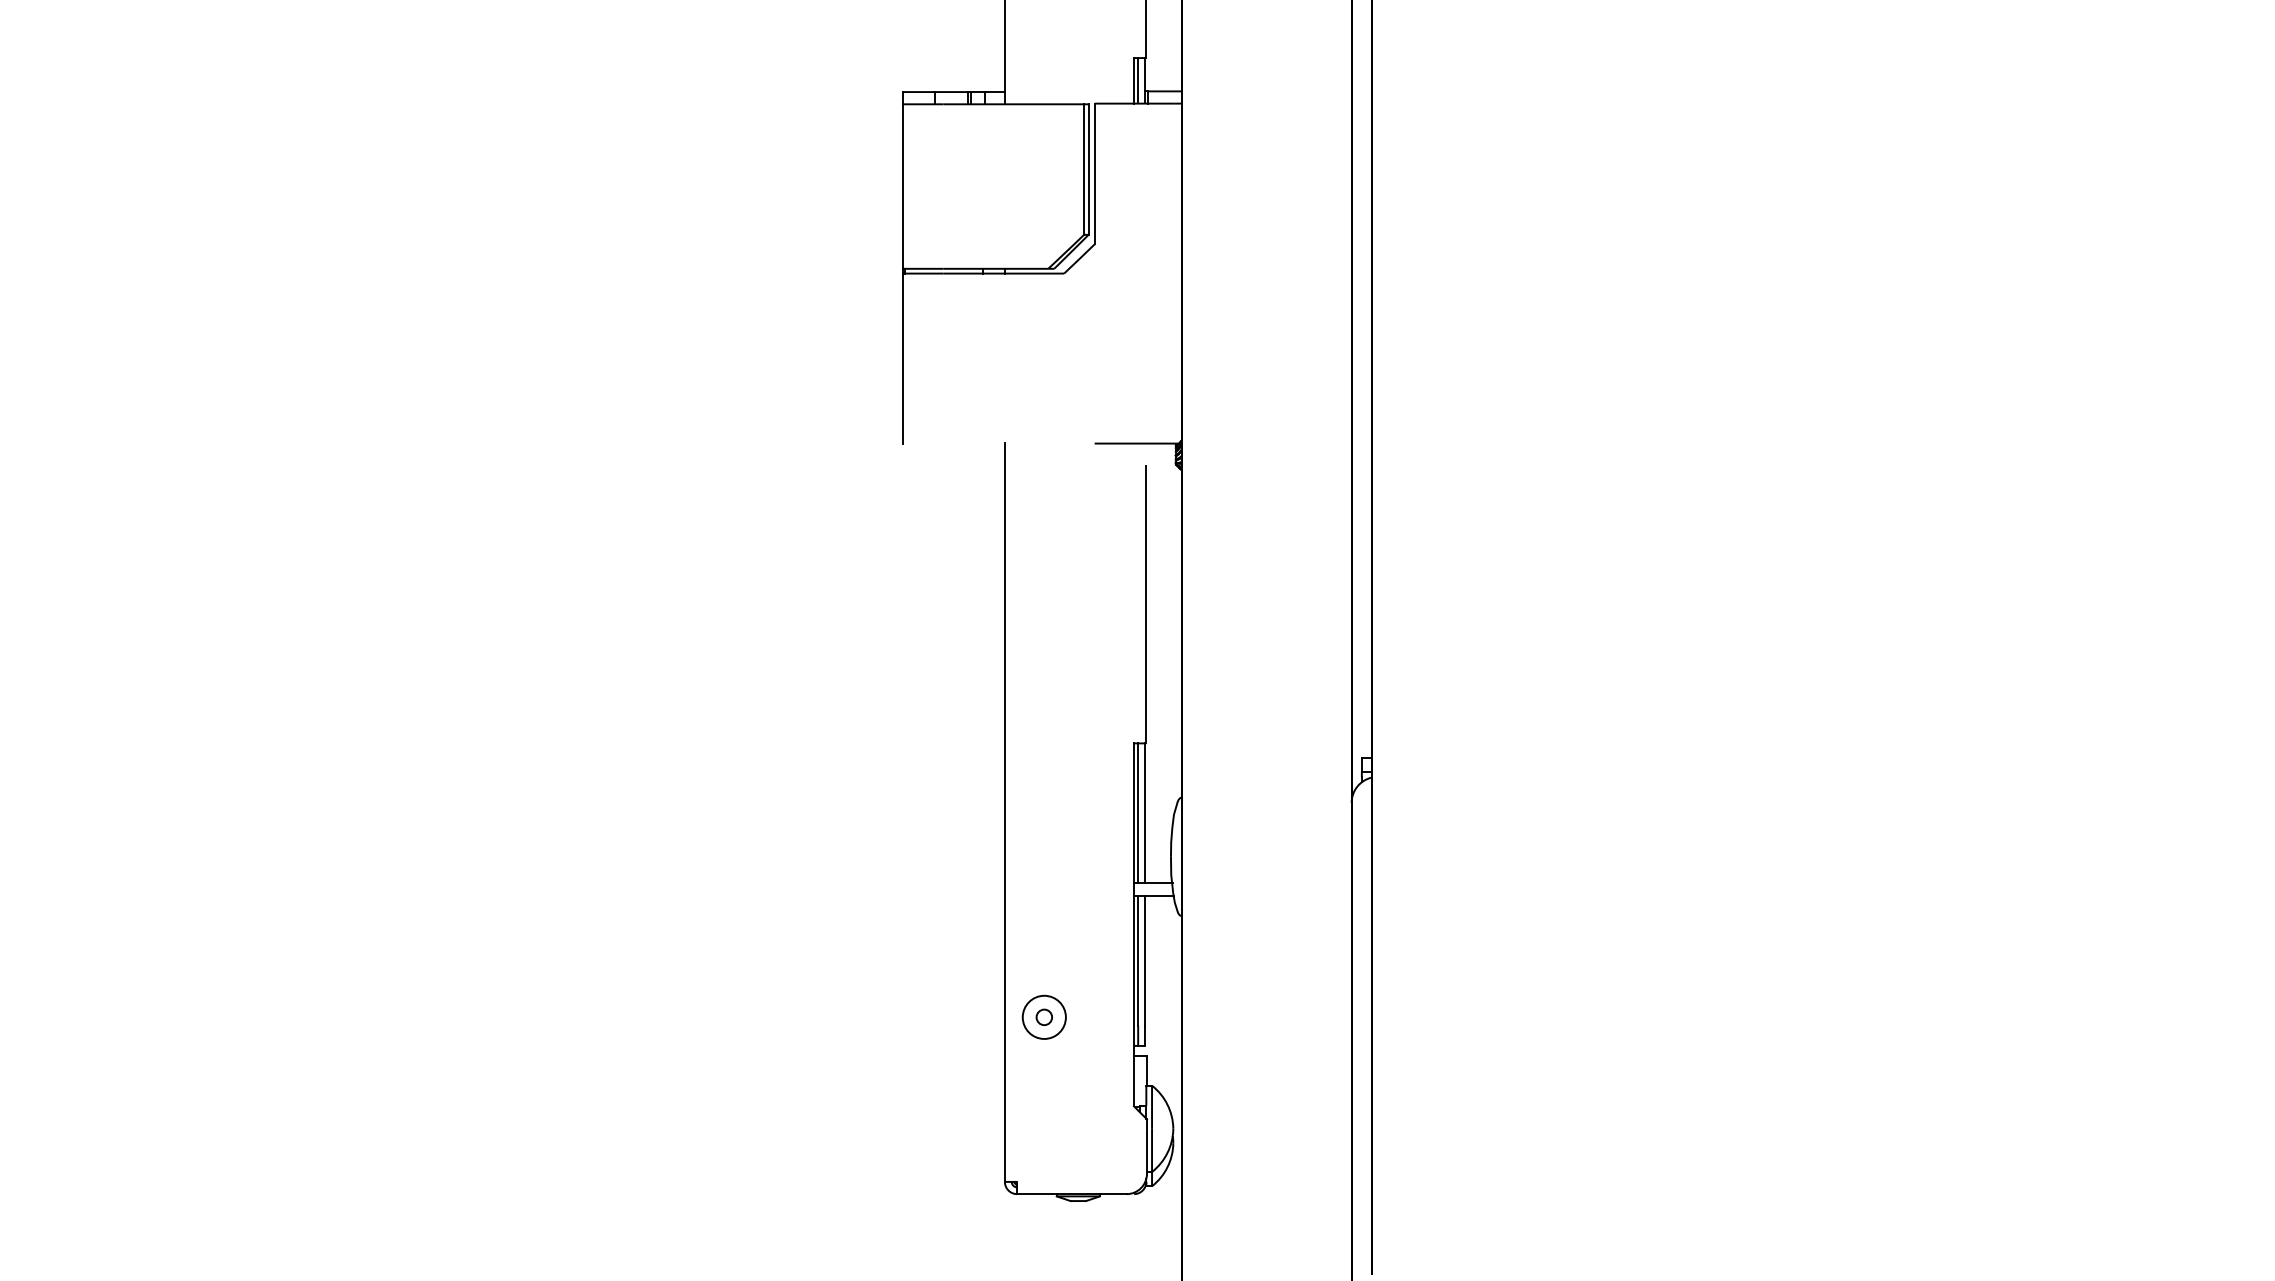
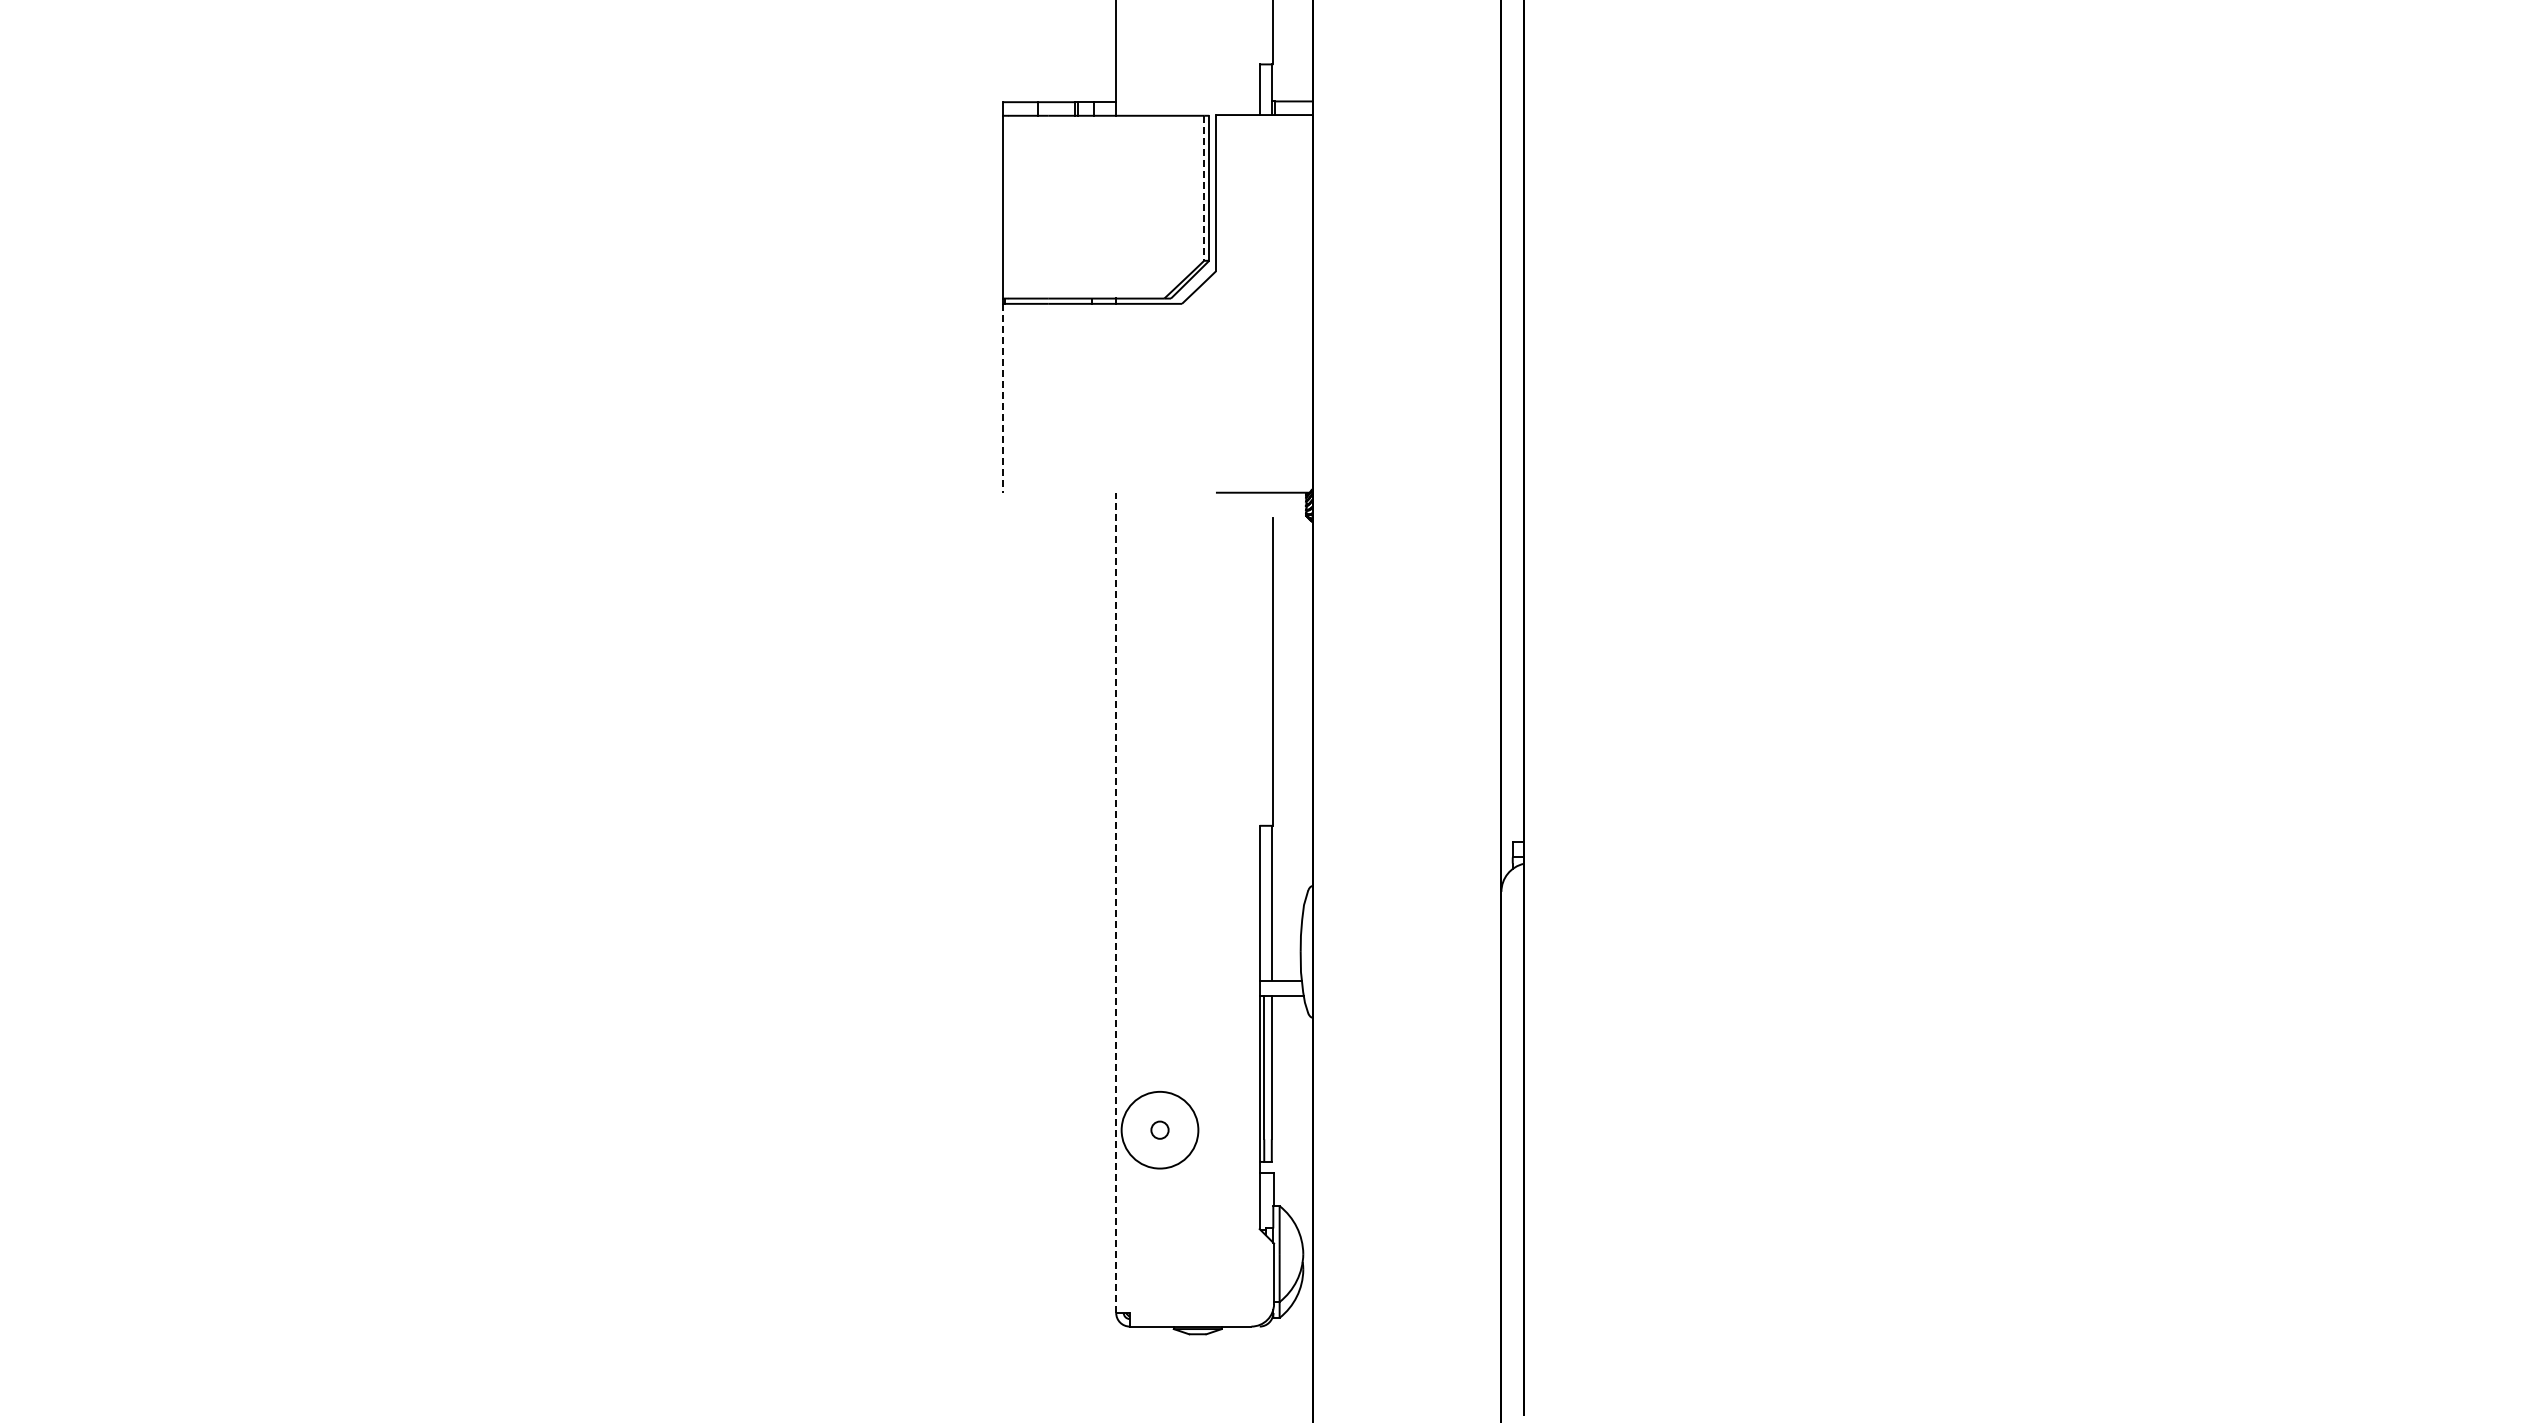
line: (1138, 80) -> (1264, 89), removed
line: (1084, 169) -> (1204, 188), solid -> dashed
line: (902, 358) -> (1002, 398), solid -> dashed
line: (1005, 812) -> (1116, 902), solid -> dashed
line: (1138, 812) -> (1264, 902), removed
circle: (1044, 1017) -> (1160, 1130), size x1.6

